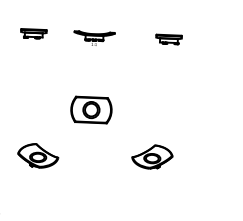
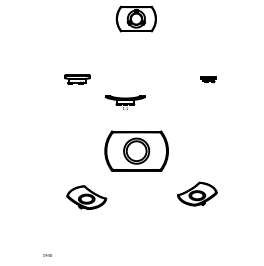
part: (94, 38) -> (125, 102), moved
part: (168, 39) -> (208, 79), size x0.6
part: (90, 109) -> (135, 150), size x1.6

